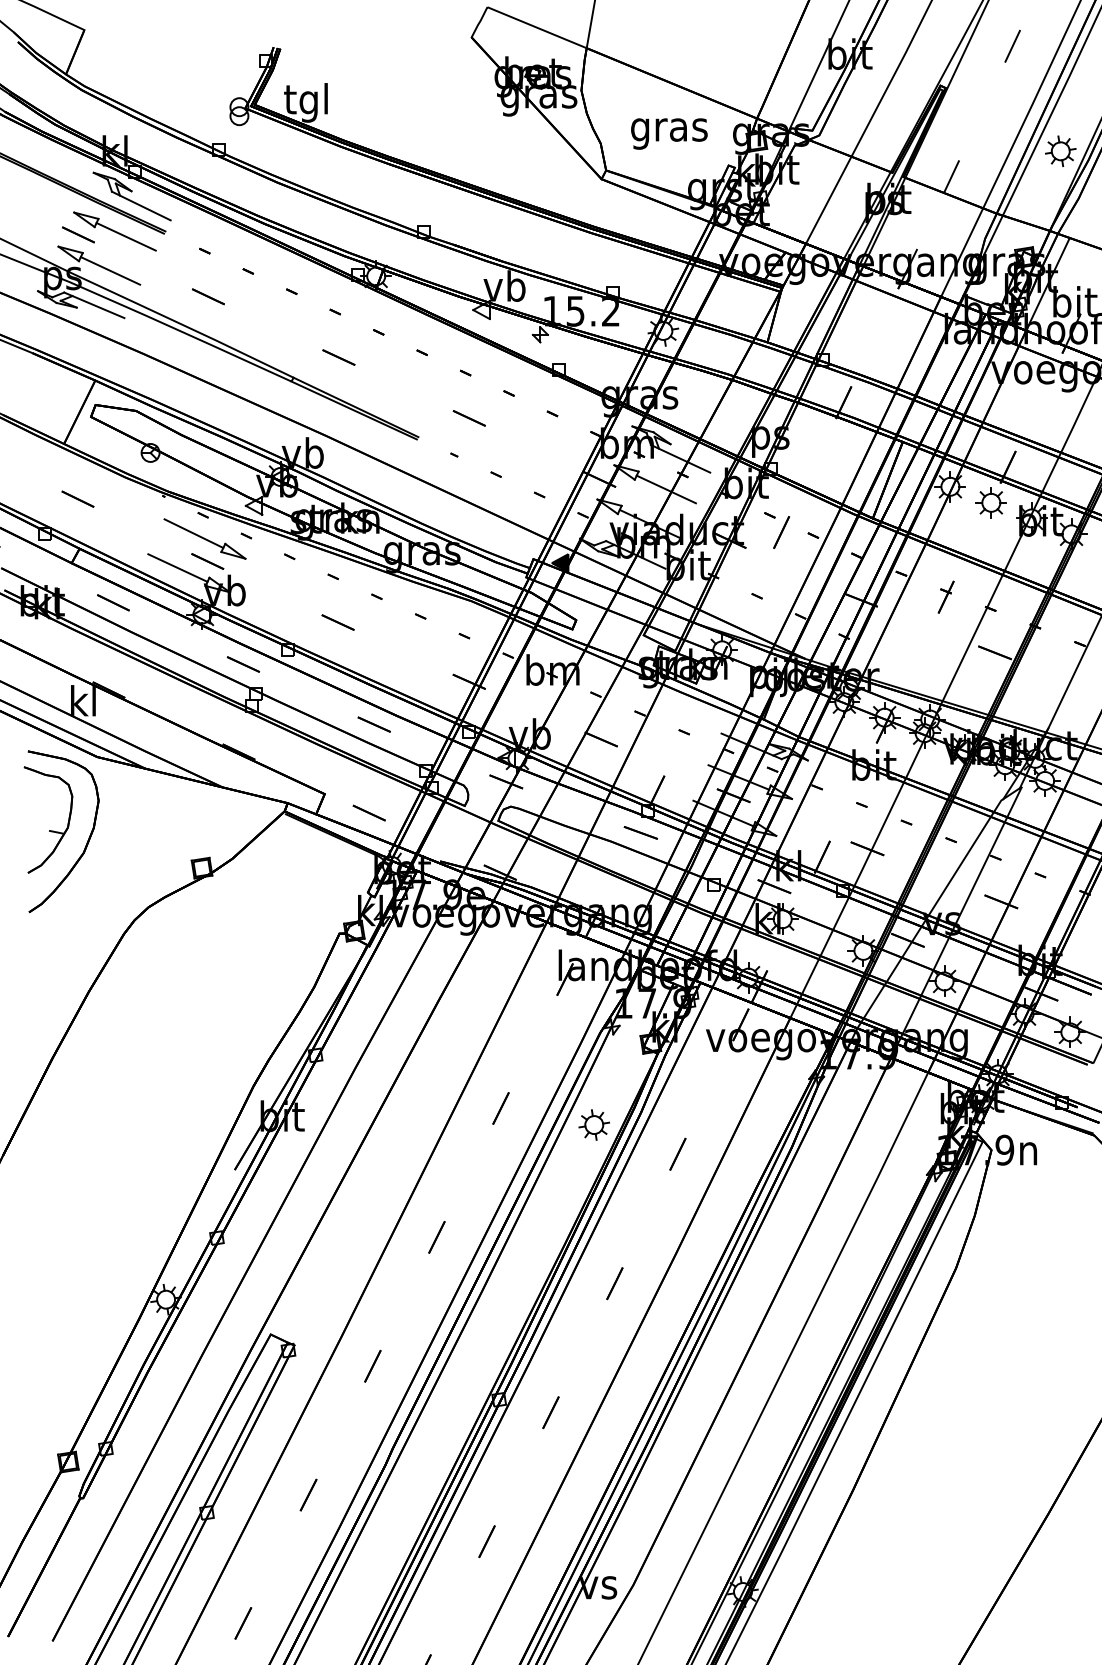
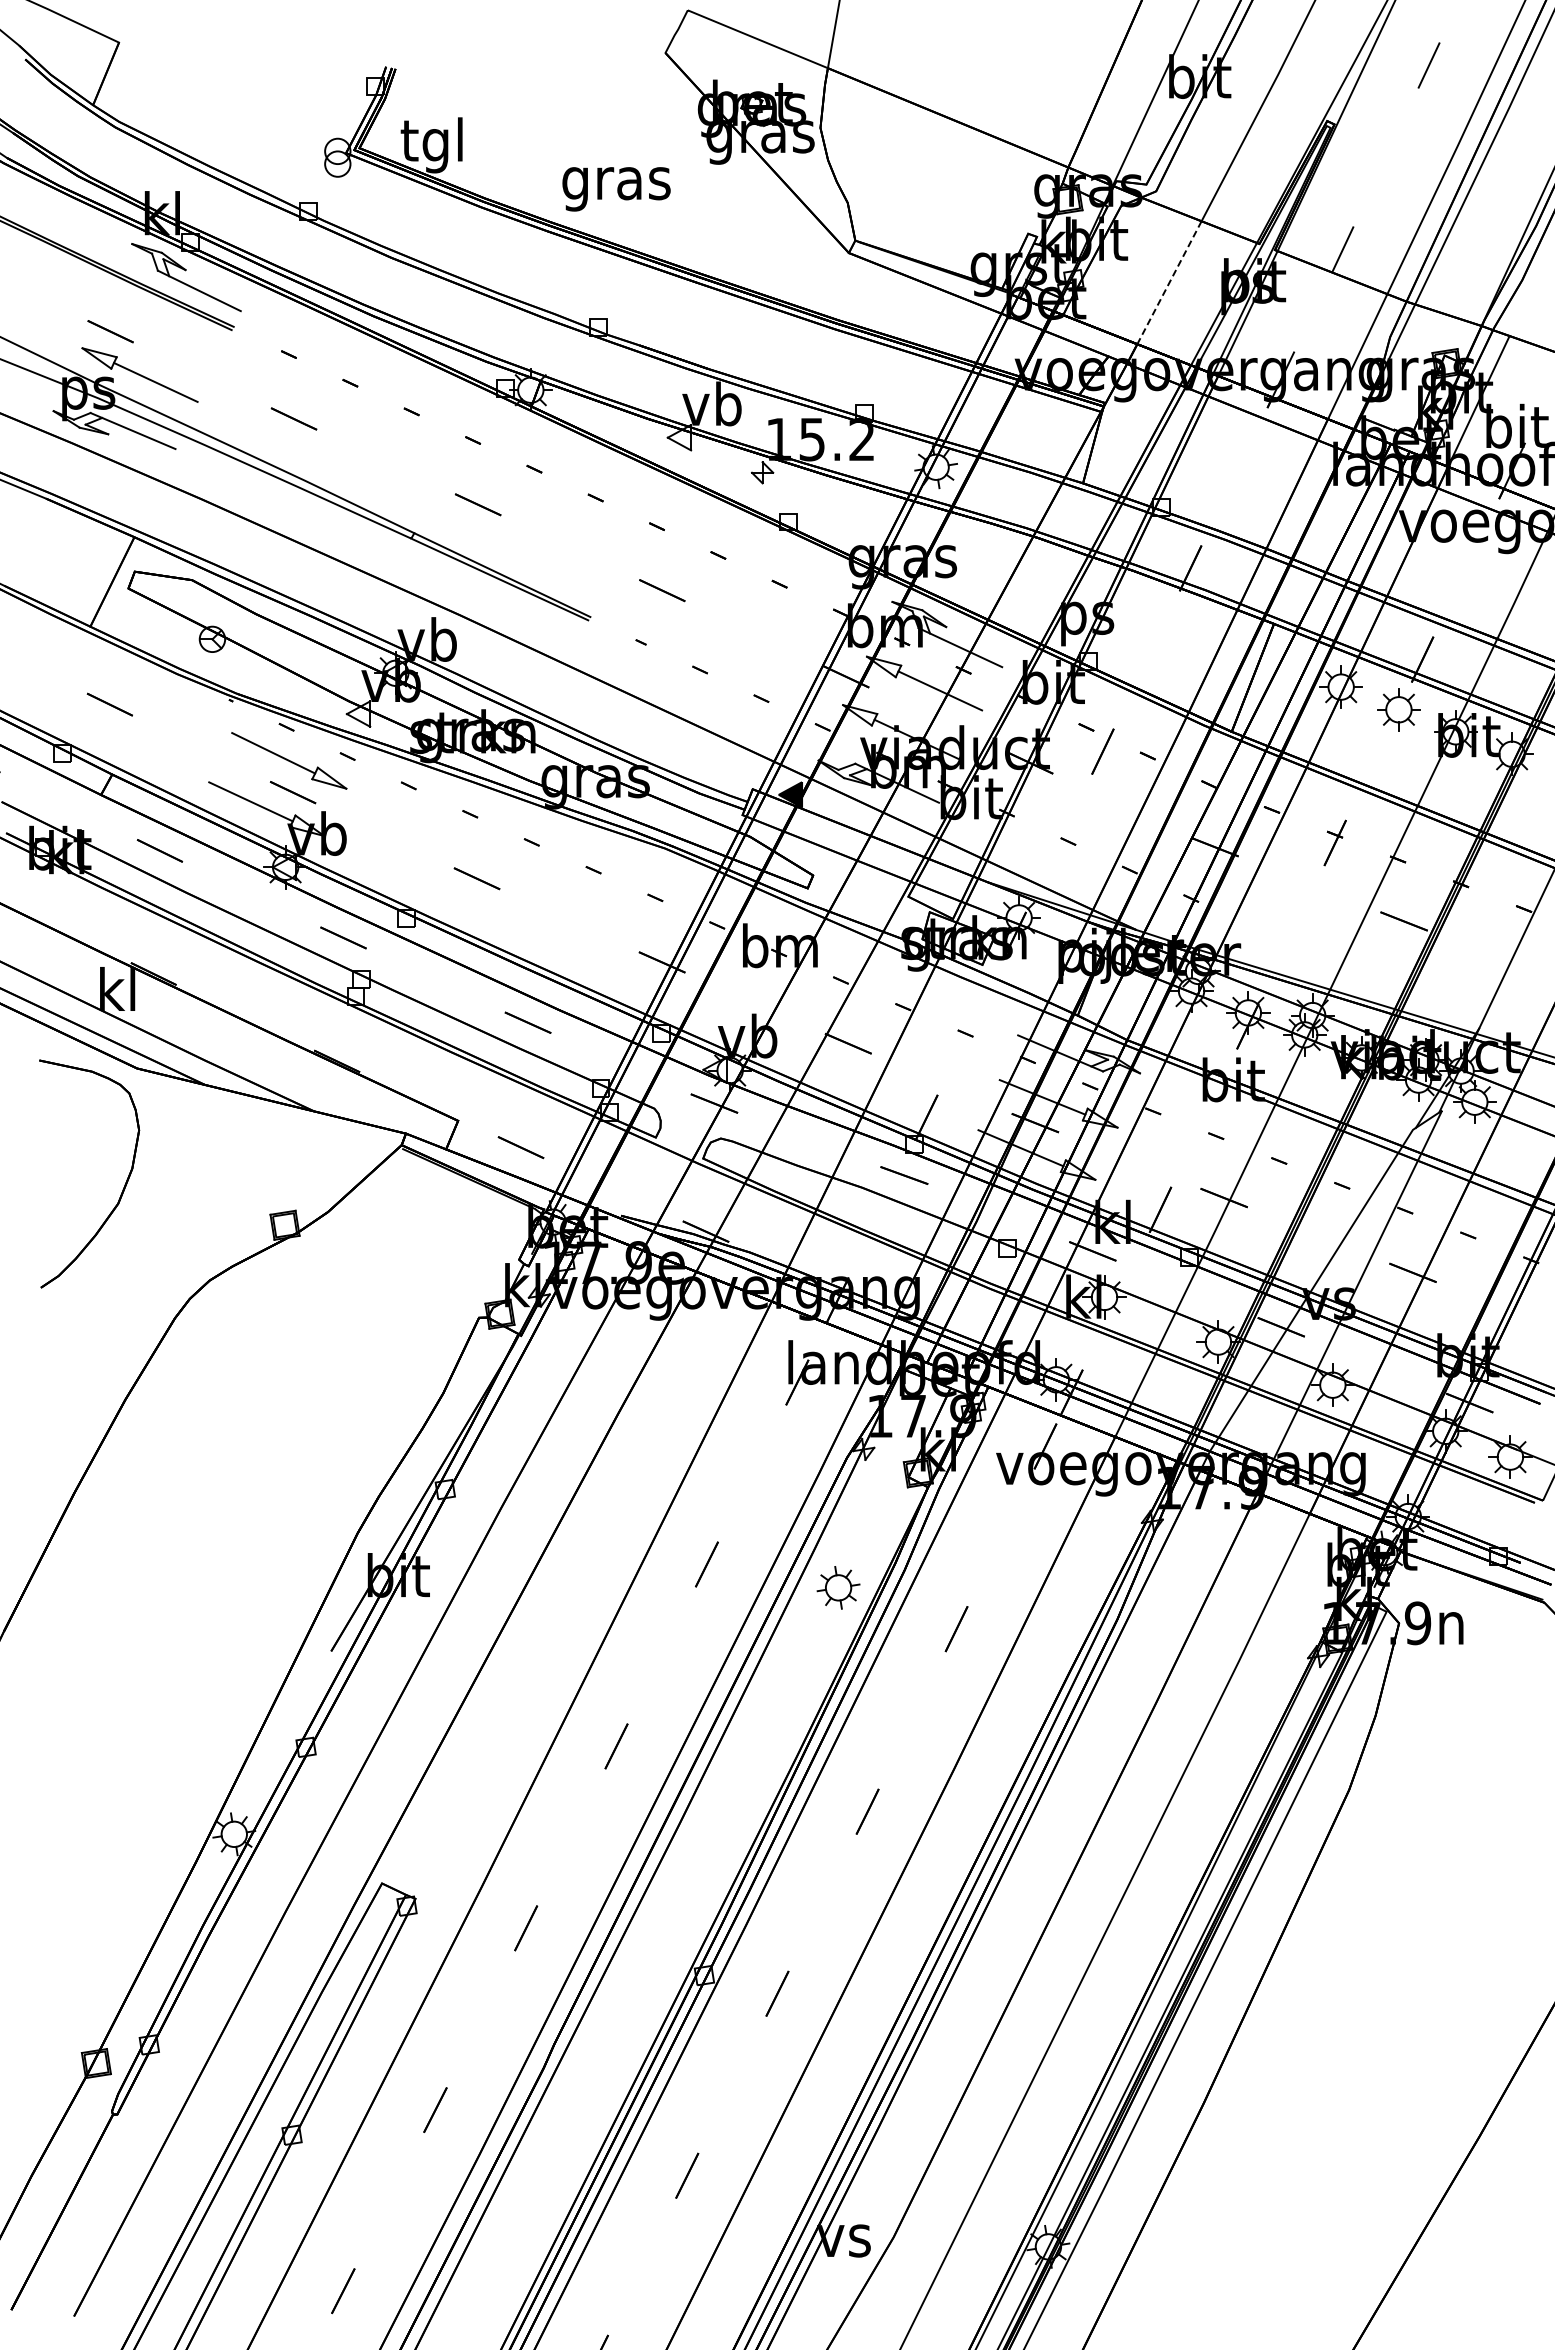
text: (669, 134) -> (616, 189), moved
part: (1060, 151) -> (1496, 213), removed
line: (828, 200) -> (1169, 283), solid -> dashed
part: (114, 231) -> (161, 326), removed
part: (49, 830) -> (69, 1172), removed

